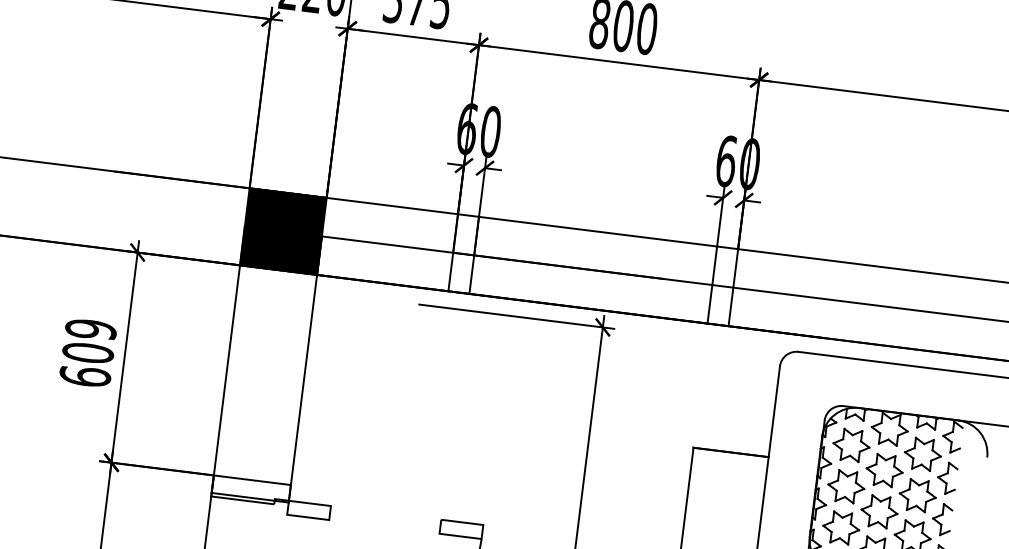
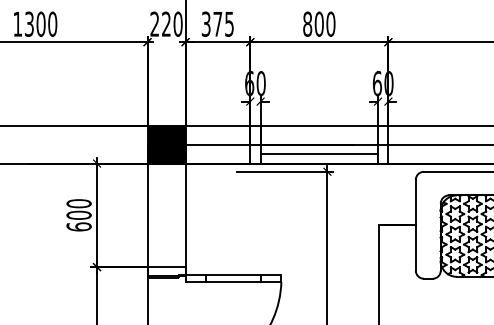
line: (591, 290) -> (319, 154), added
text: (89, 328) -> (78, 203), 609 -> 600
line: (386, 512) -> (233, 274), added
line: (384, 526) -> (233, 281), added

